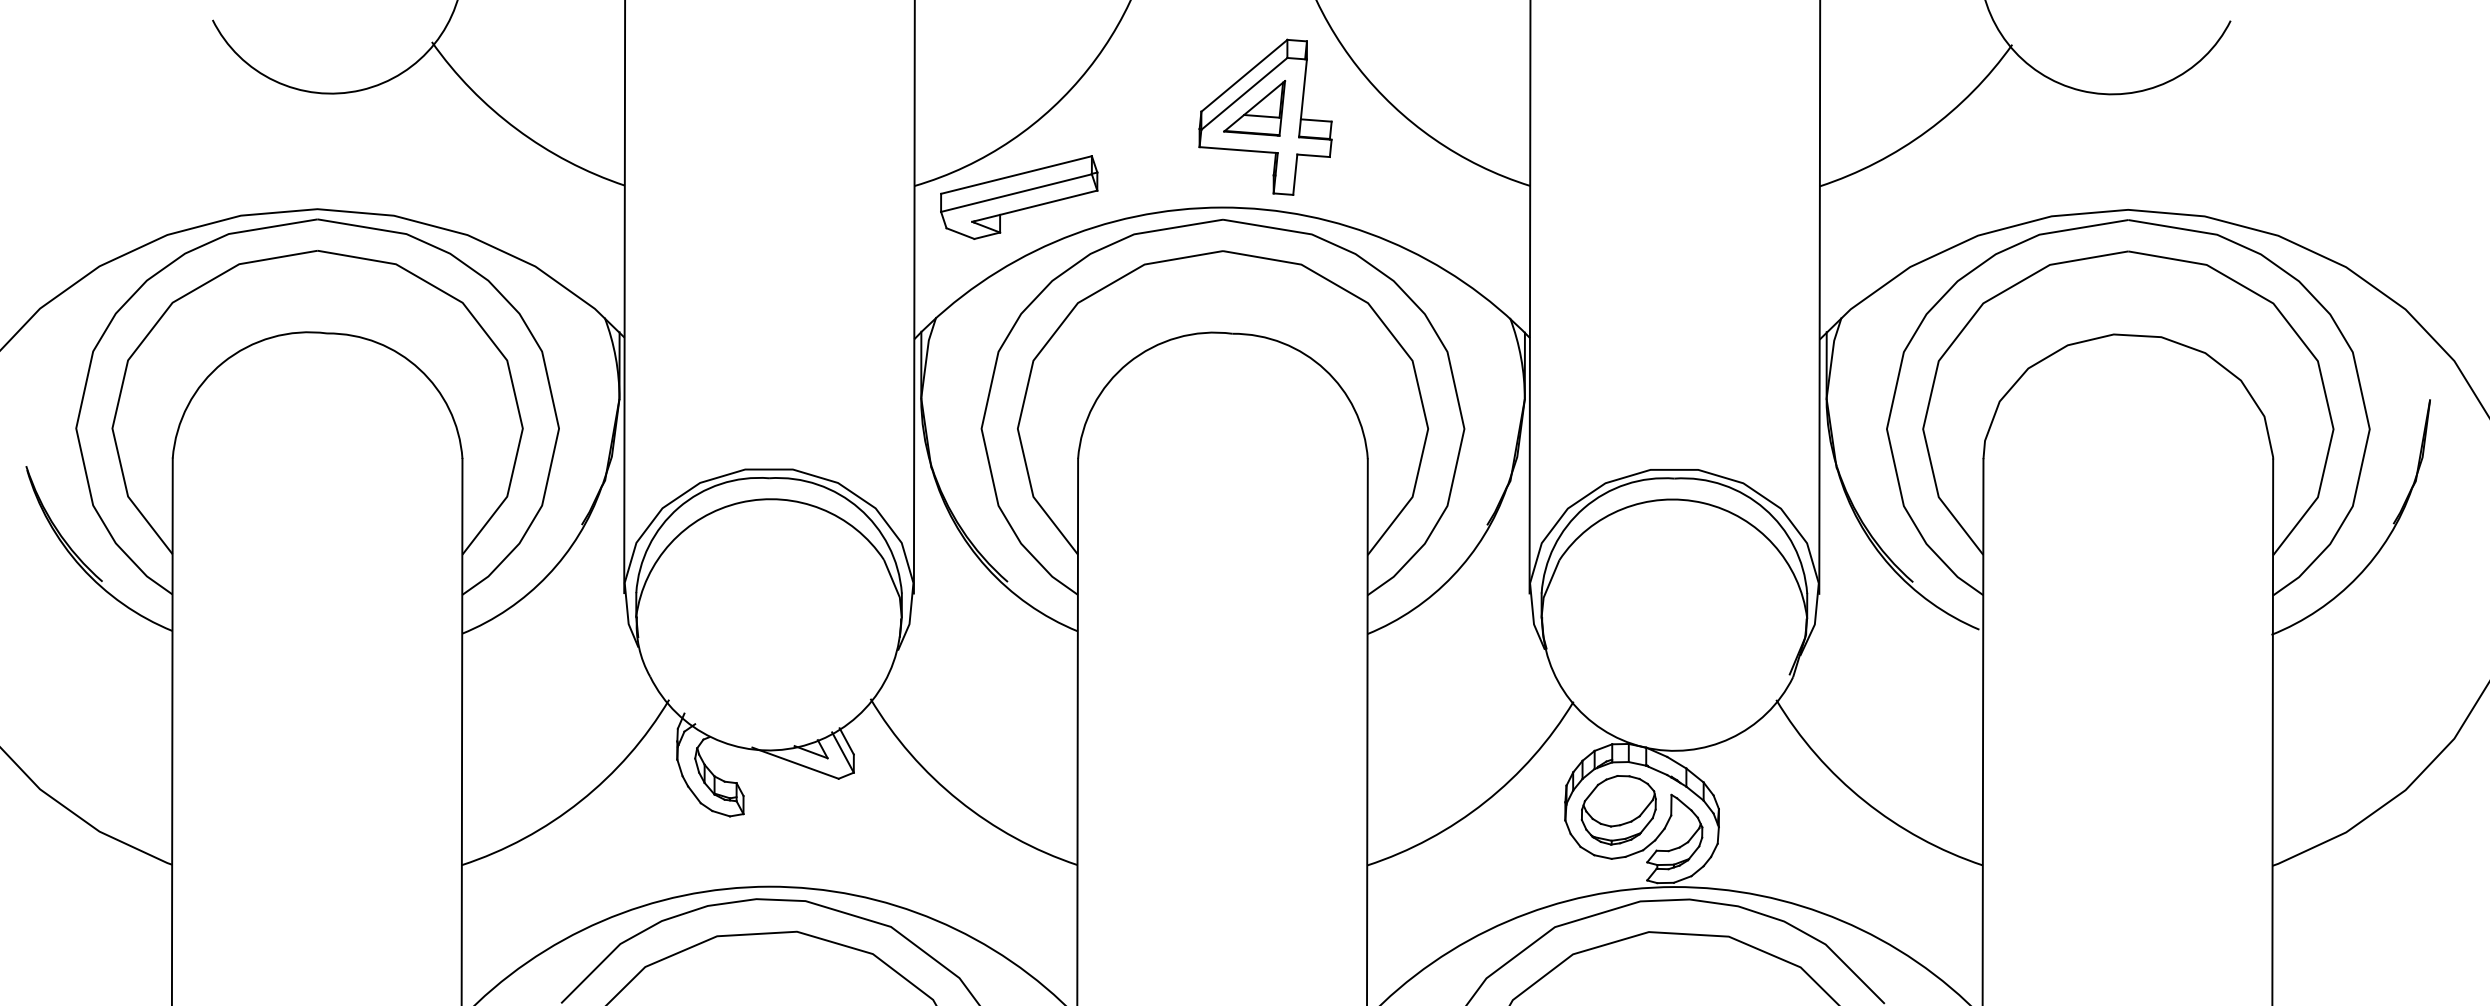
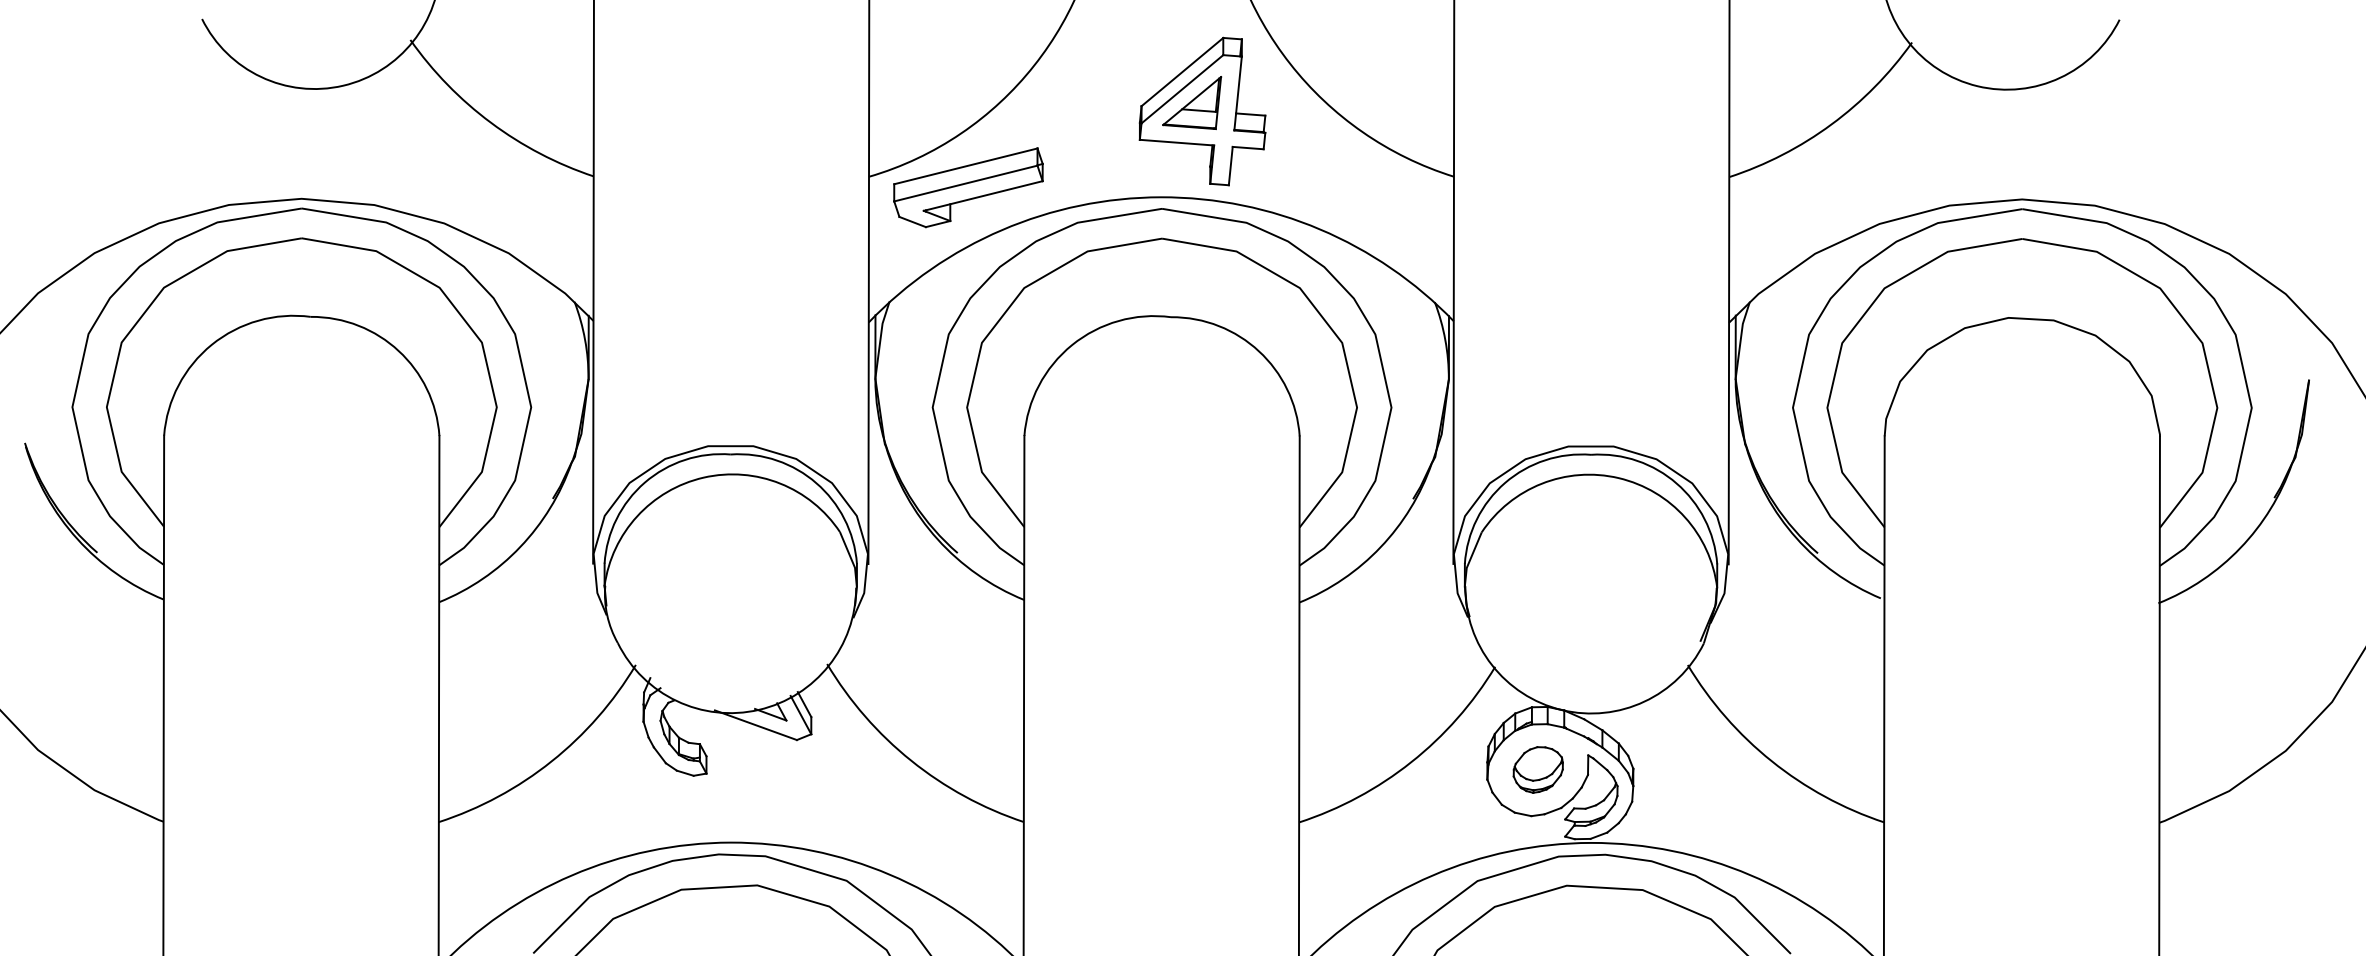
part: (1619, 809) -> (1538, 769), size x0.7

